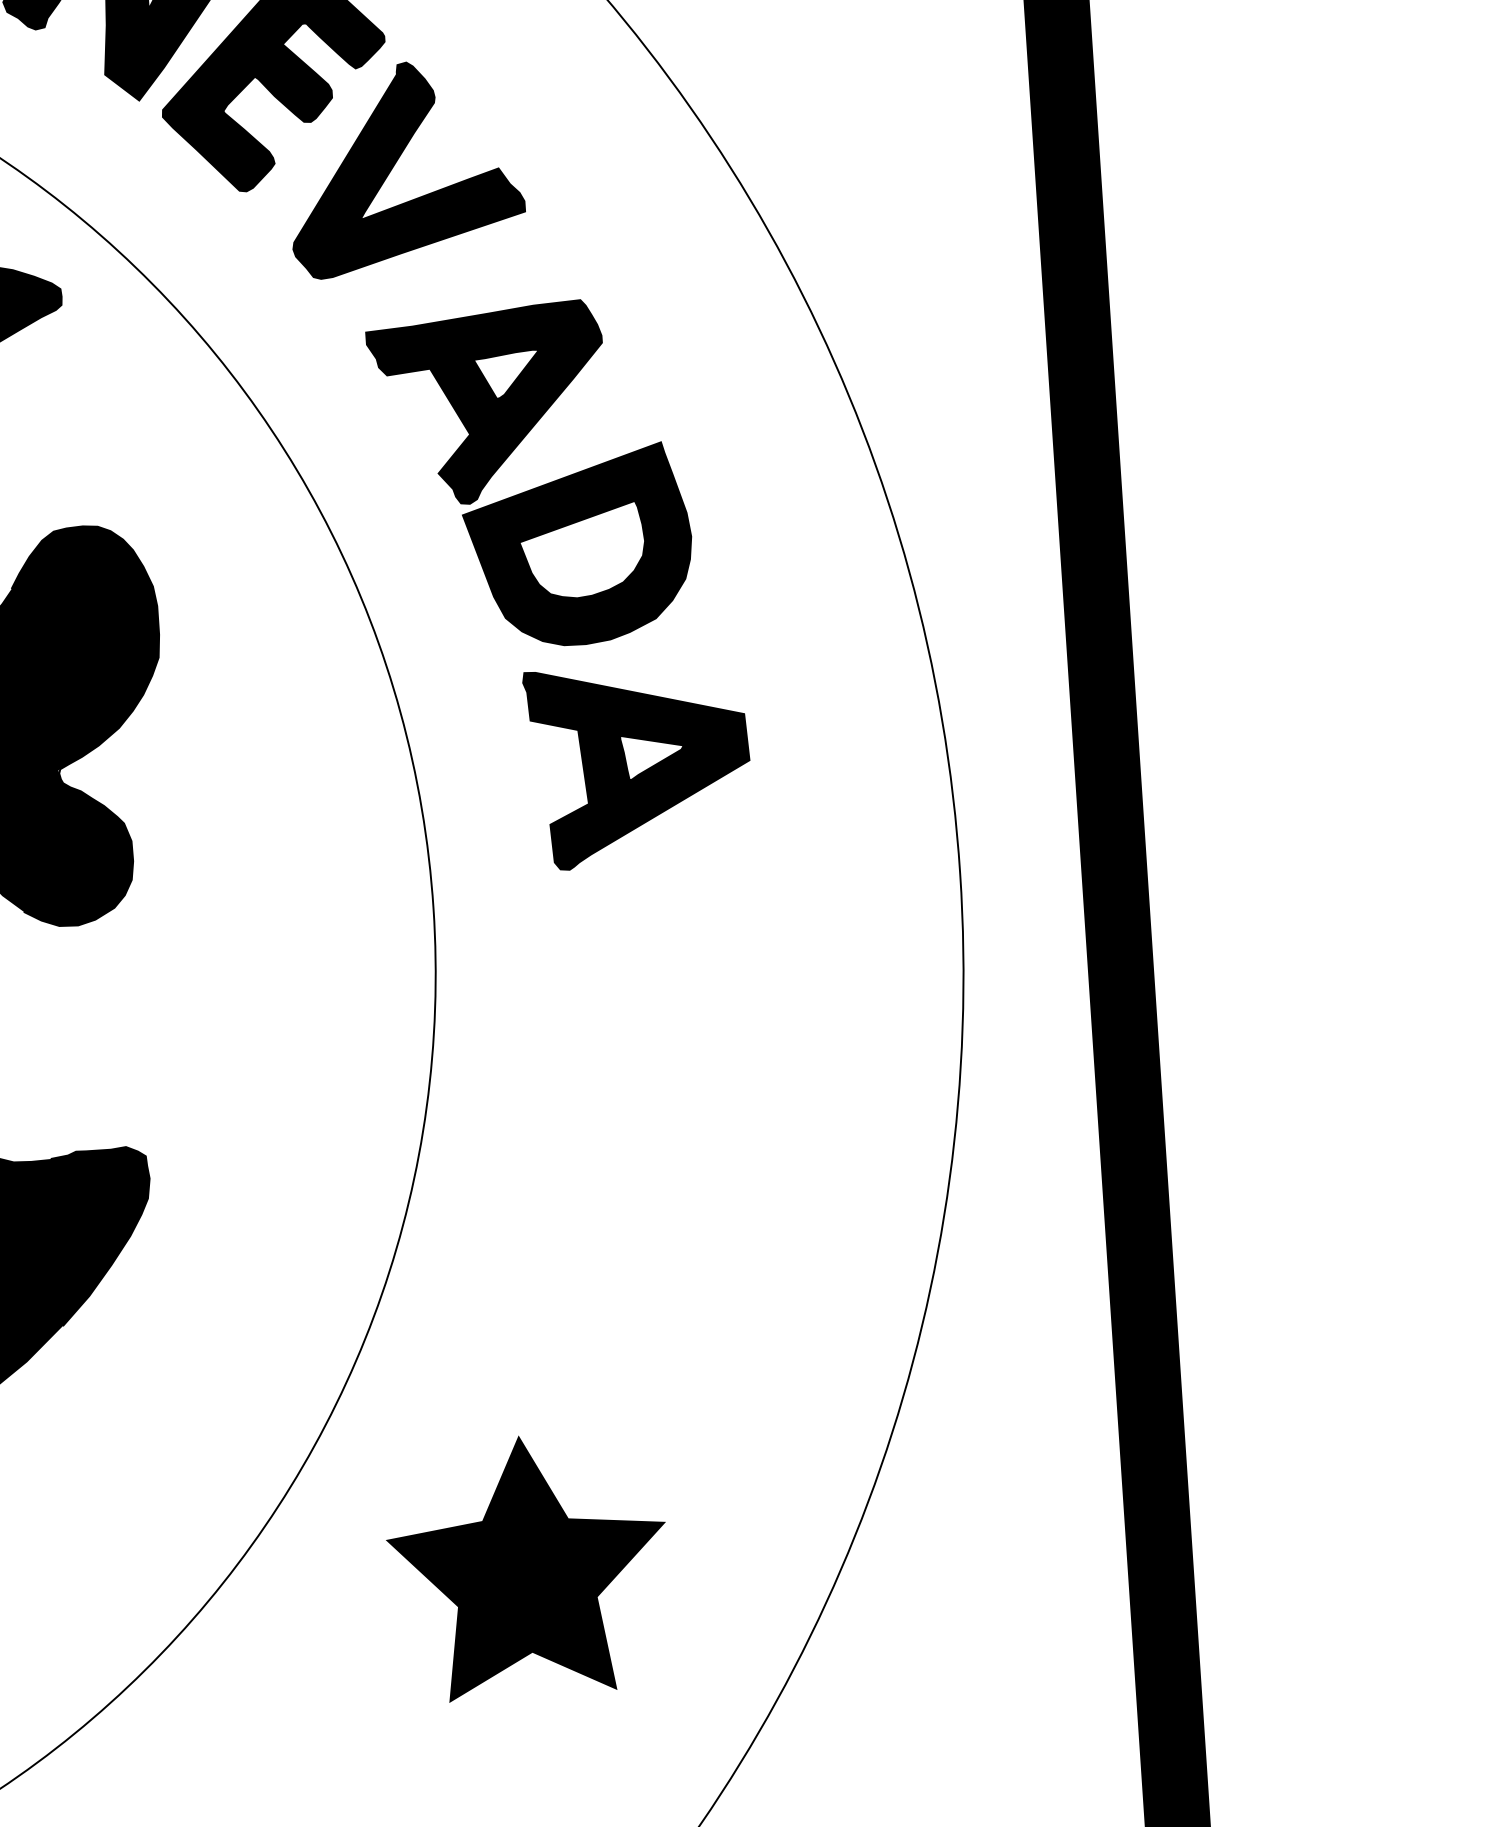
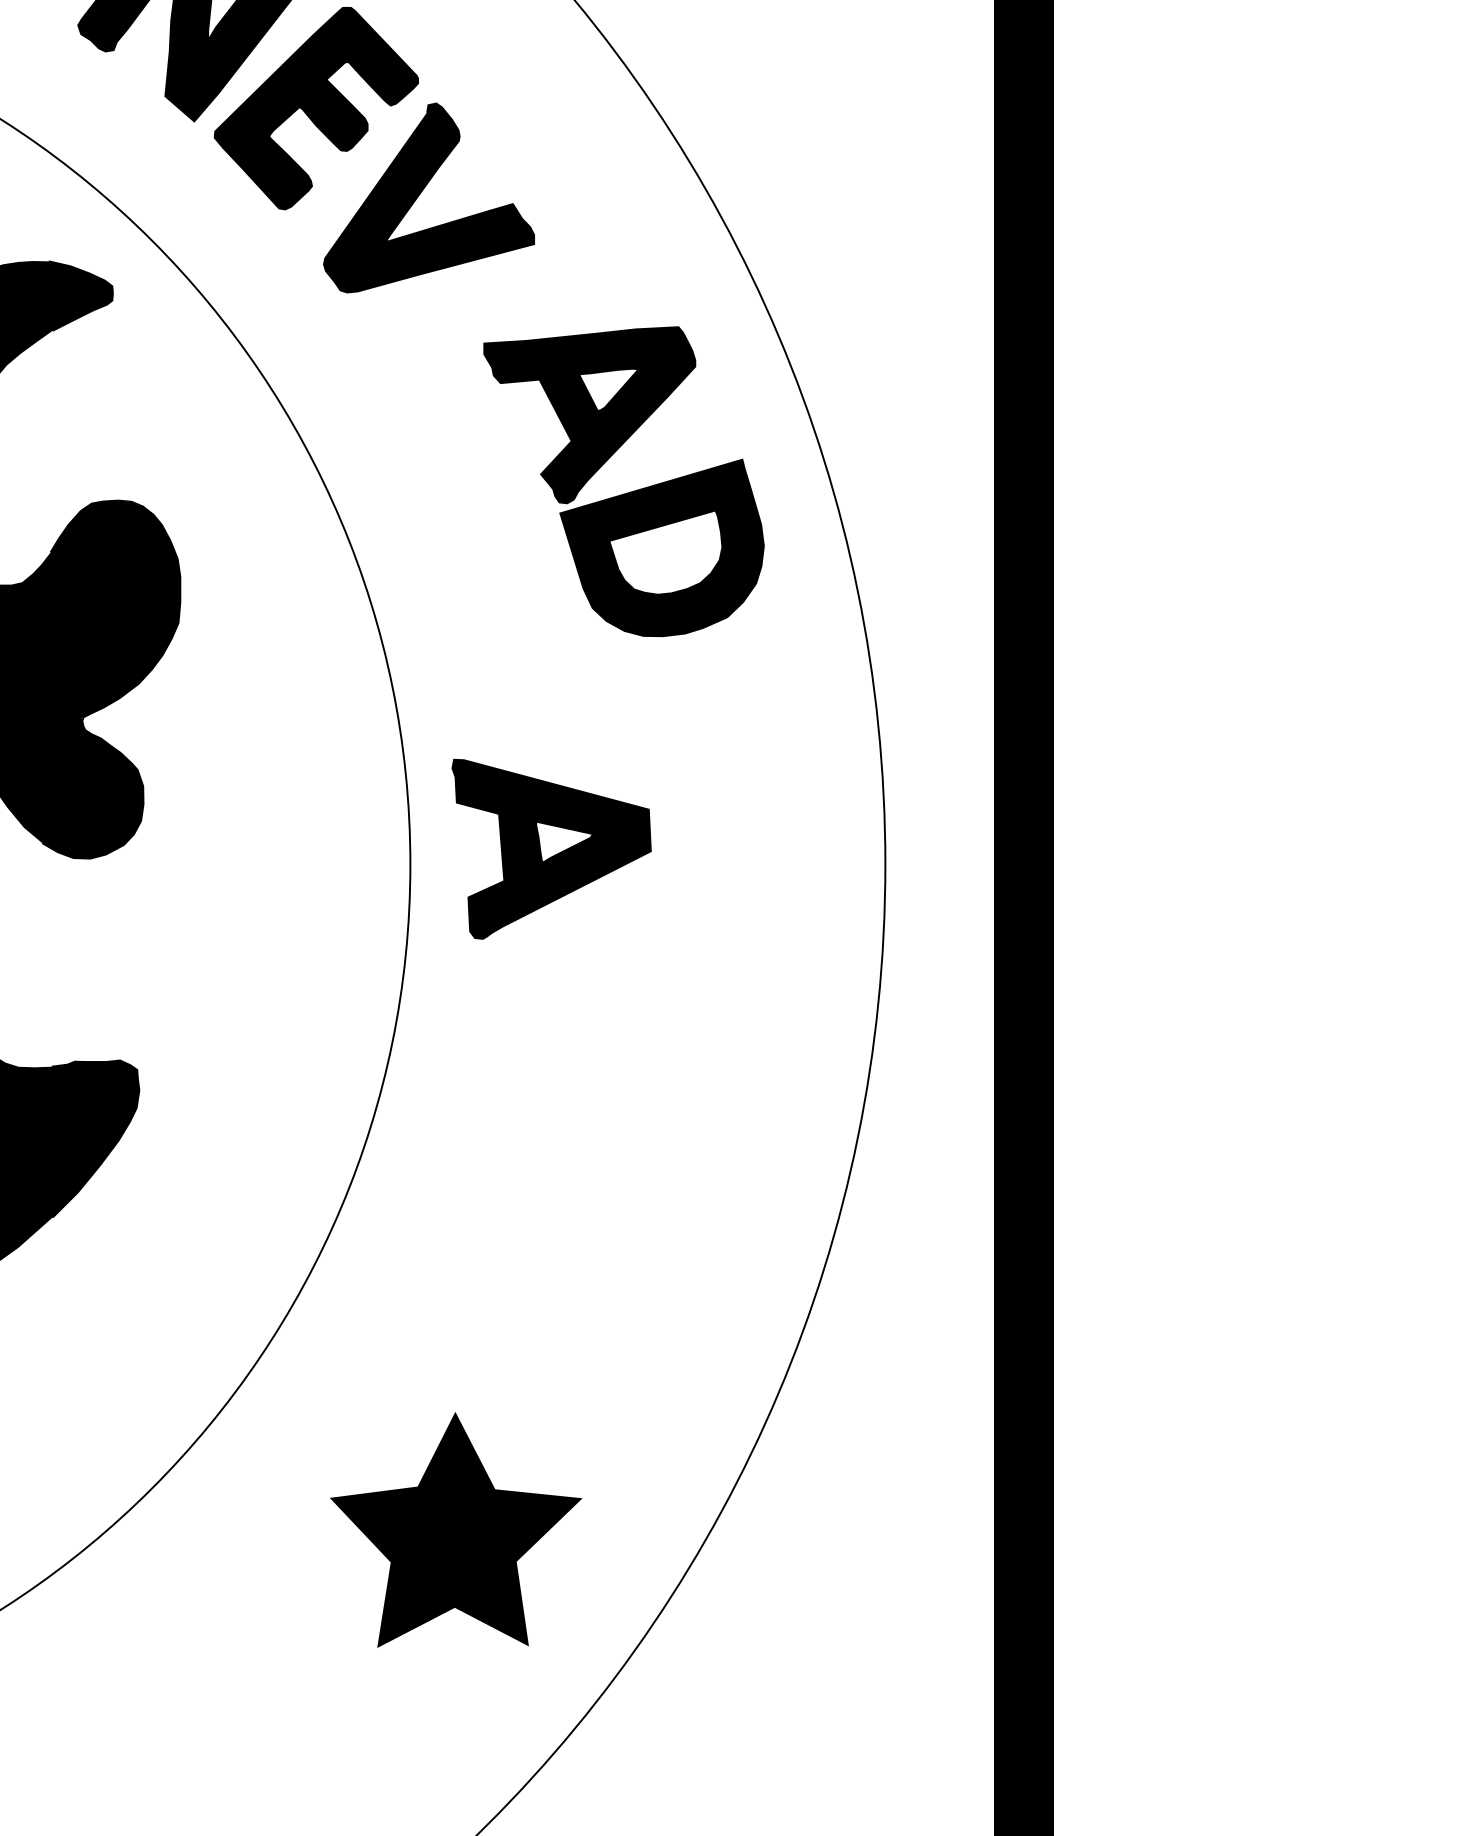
part: (535, 487) -> (627, 492), moved
part: (639, 764) -> (551, 848), moved
part: (528, 1565) -> (456, 1529), moved

